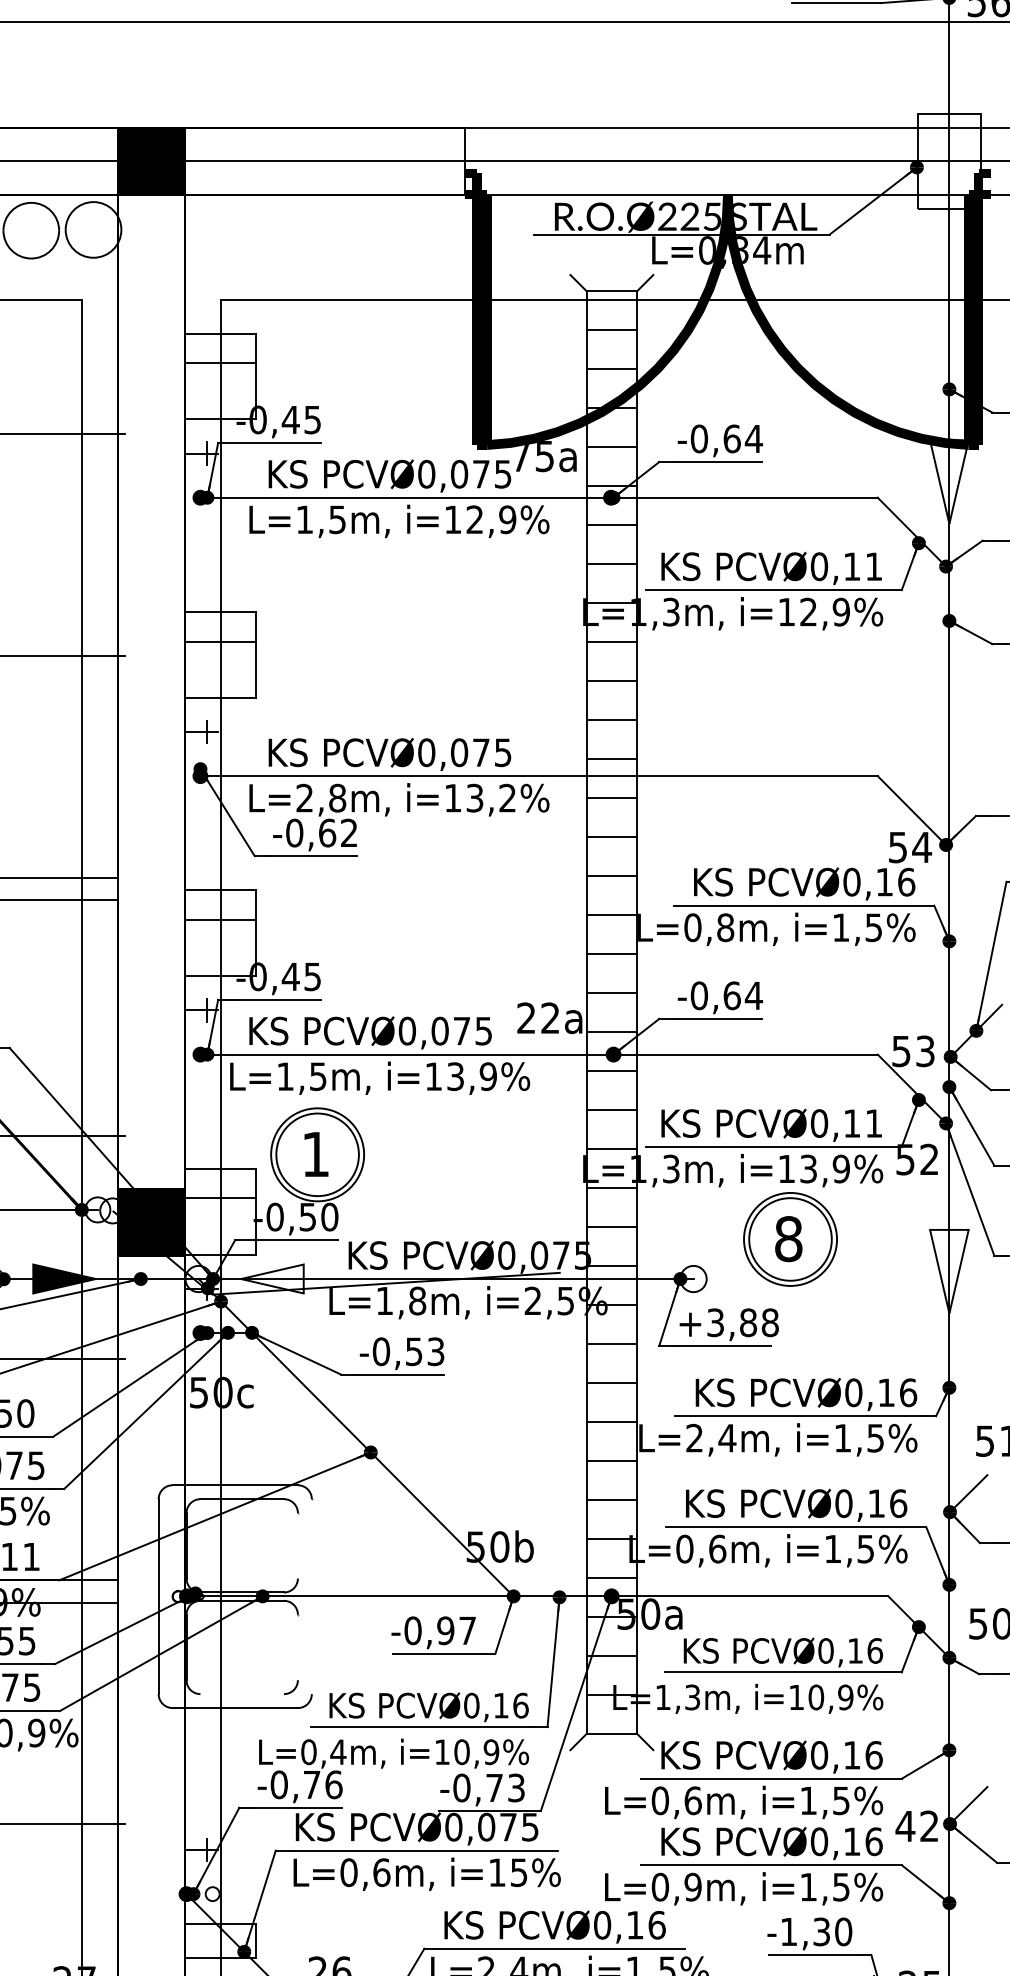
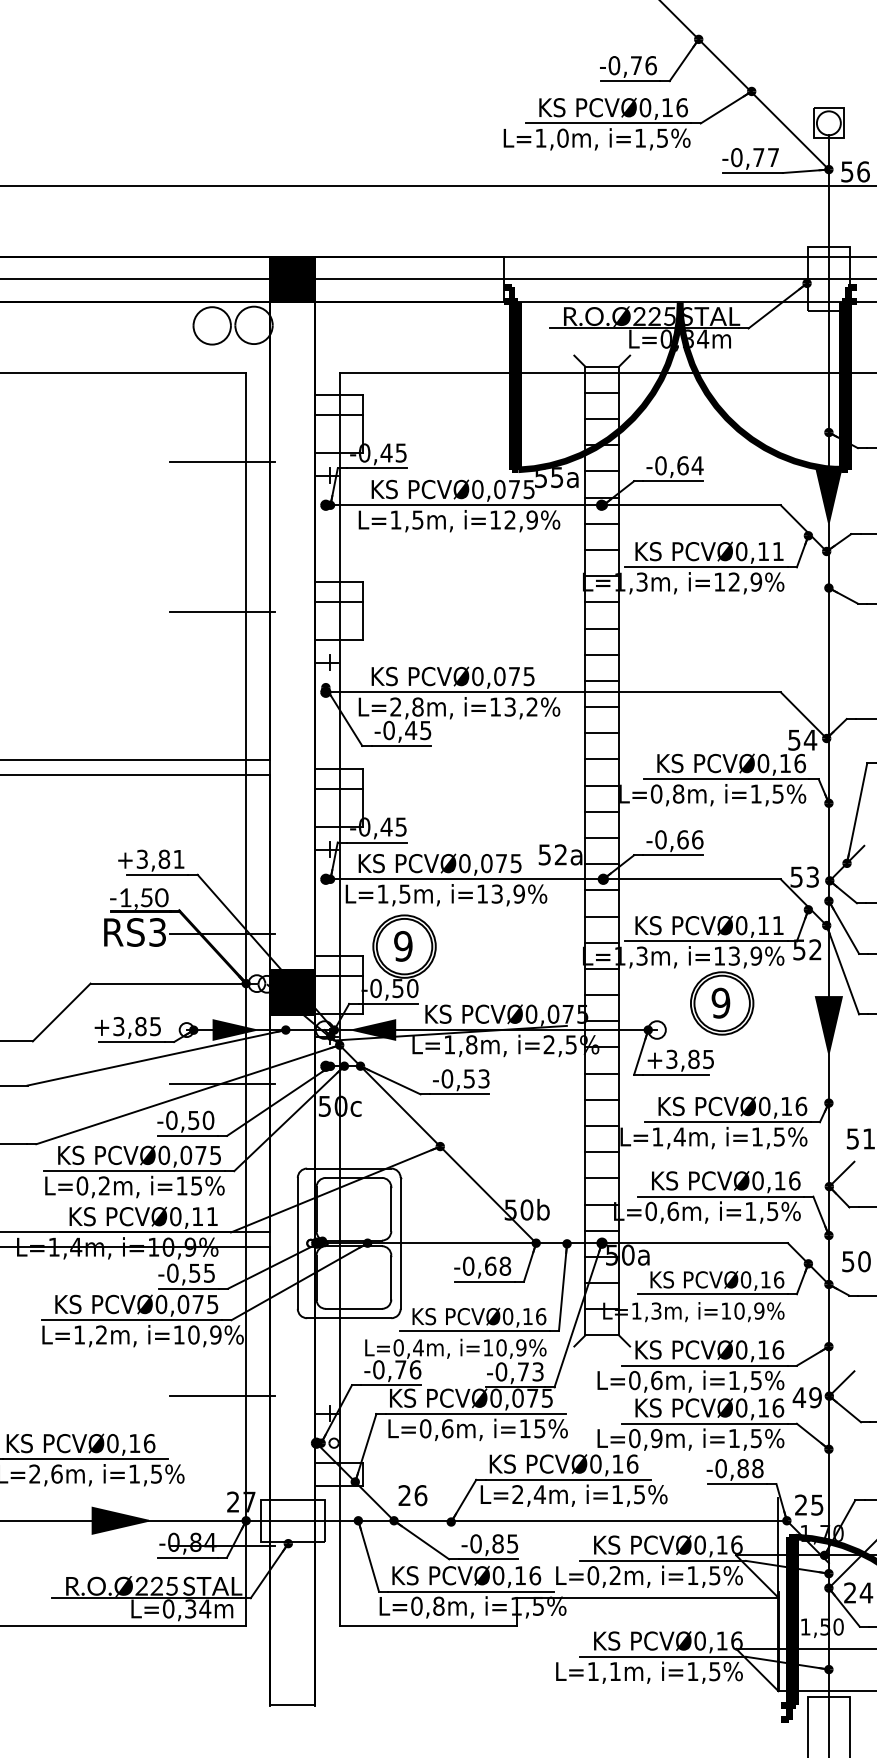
text: (520, 457) -> (540, 478), 75a -> 55a
fill: (948, 481) -> (828, 494), added
text: (338, 833) -> (418, 730), -0,62 -> -0,45
text: (753, 995) -> (697, 839), -0,64 -> -0,66
text: (525, 1017) -> (544, 854), 22a -> 52a
text: (316, 1154) -> (403, 946), 1 -> 9
text: (788, 1238) -> (720, 1002), 8 -> 9
fill: (948, 1272) -> (828, 1025), added
fill: (272, 1278) -> (374, 1029), added
text: (770, 1321) -> (708, 1058), +3,88 -> +3,85
text: (694, 1437) -> (657, 1136), L=2,4m, -> L=1,4m,
line: (298, 1546) -> (391, 1209), added
line: (311, 1595) -> (400, 1242), added
text: (456, 1629) -> (497, 1265), -0,97 -> -0,68
line: (298, 1647) -> (391, 1277), added
line: (241, 1693) -> (353, 1308), added
text: (929, 1826) -> (815, 1397), 42 -> 49
text: (816, 1931) -> (739, 1468), -1,30 -> -0,88

